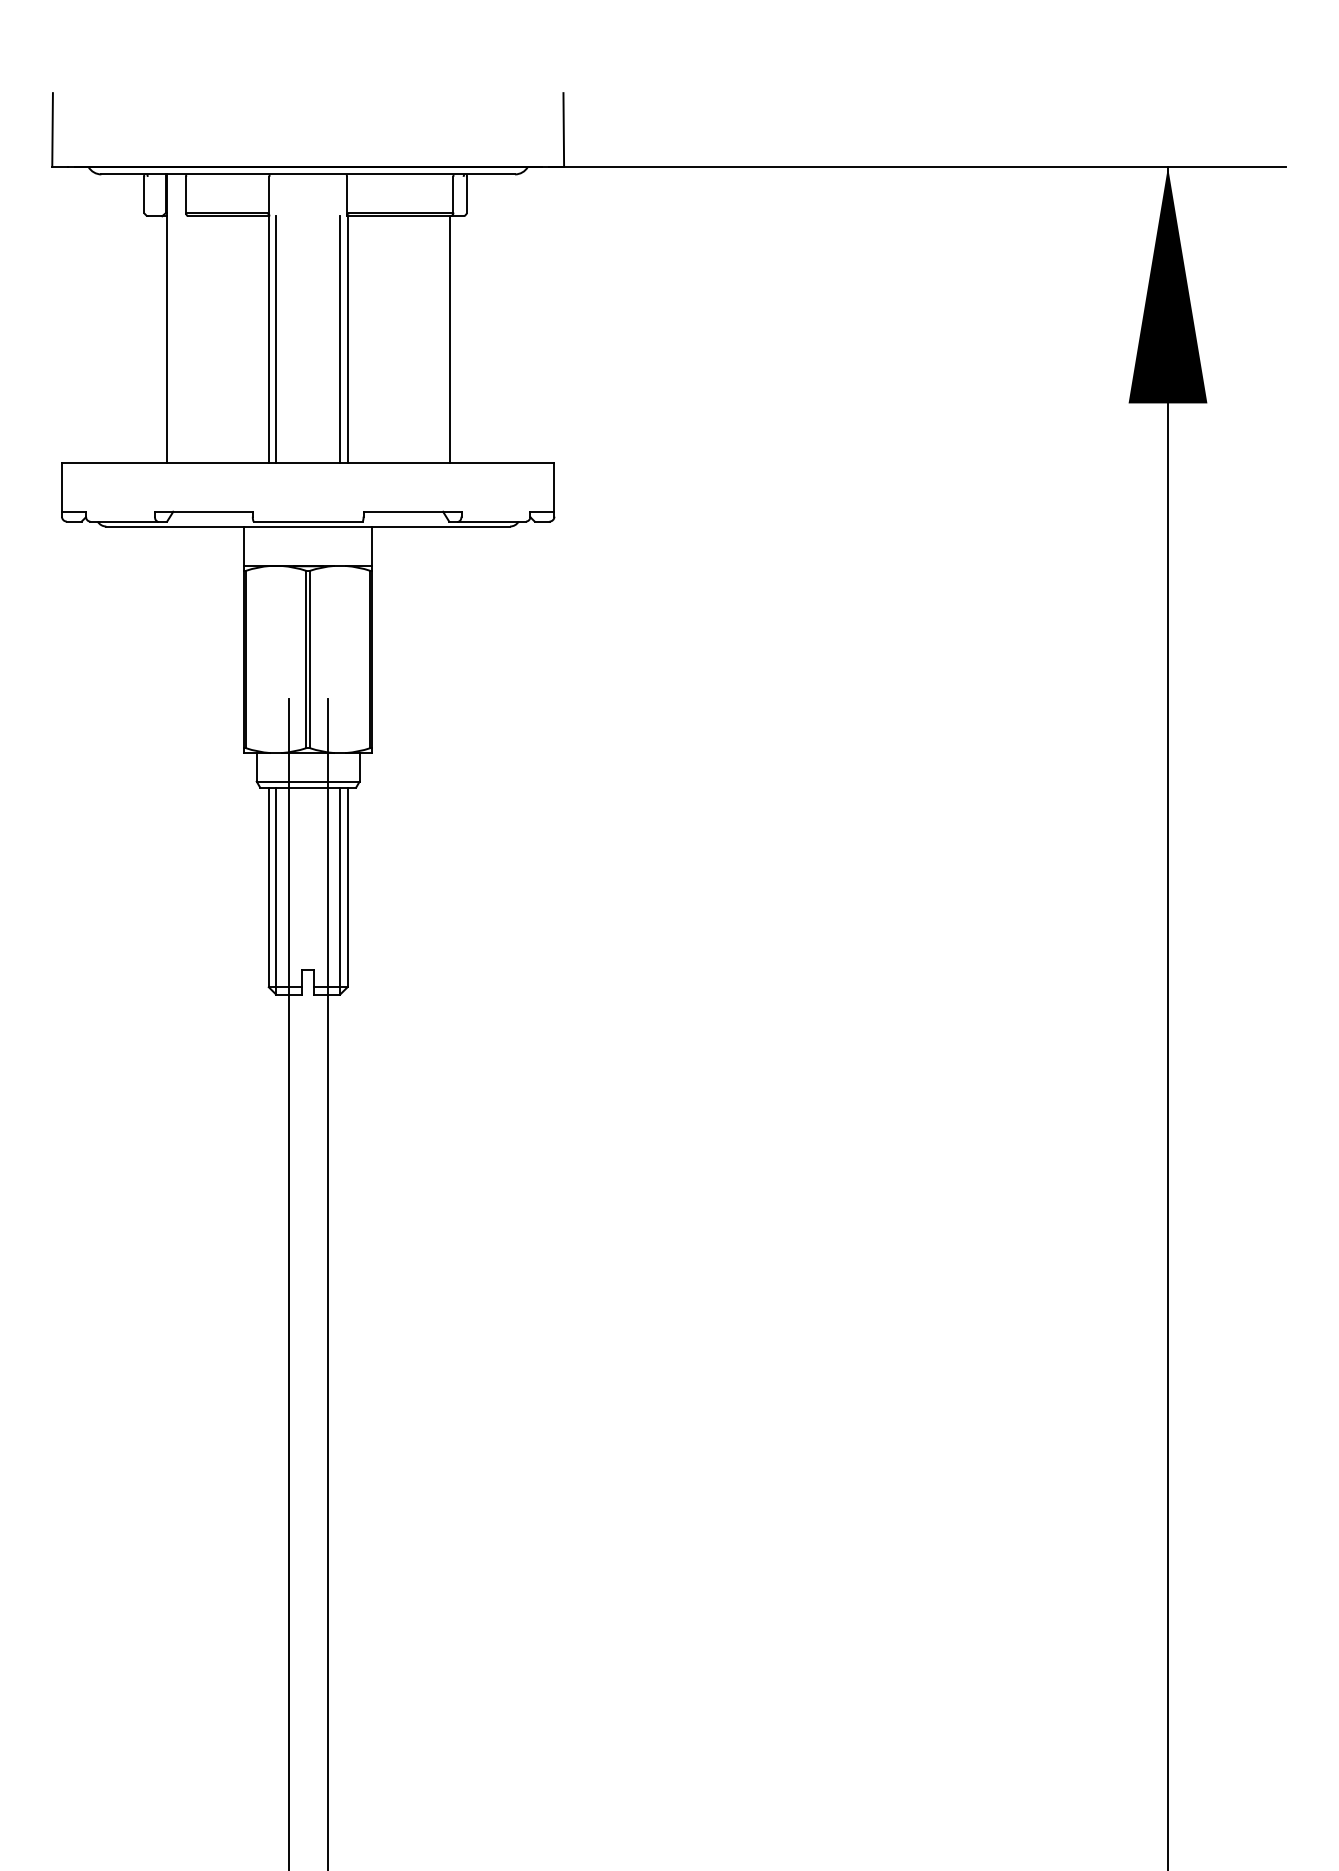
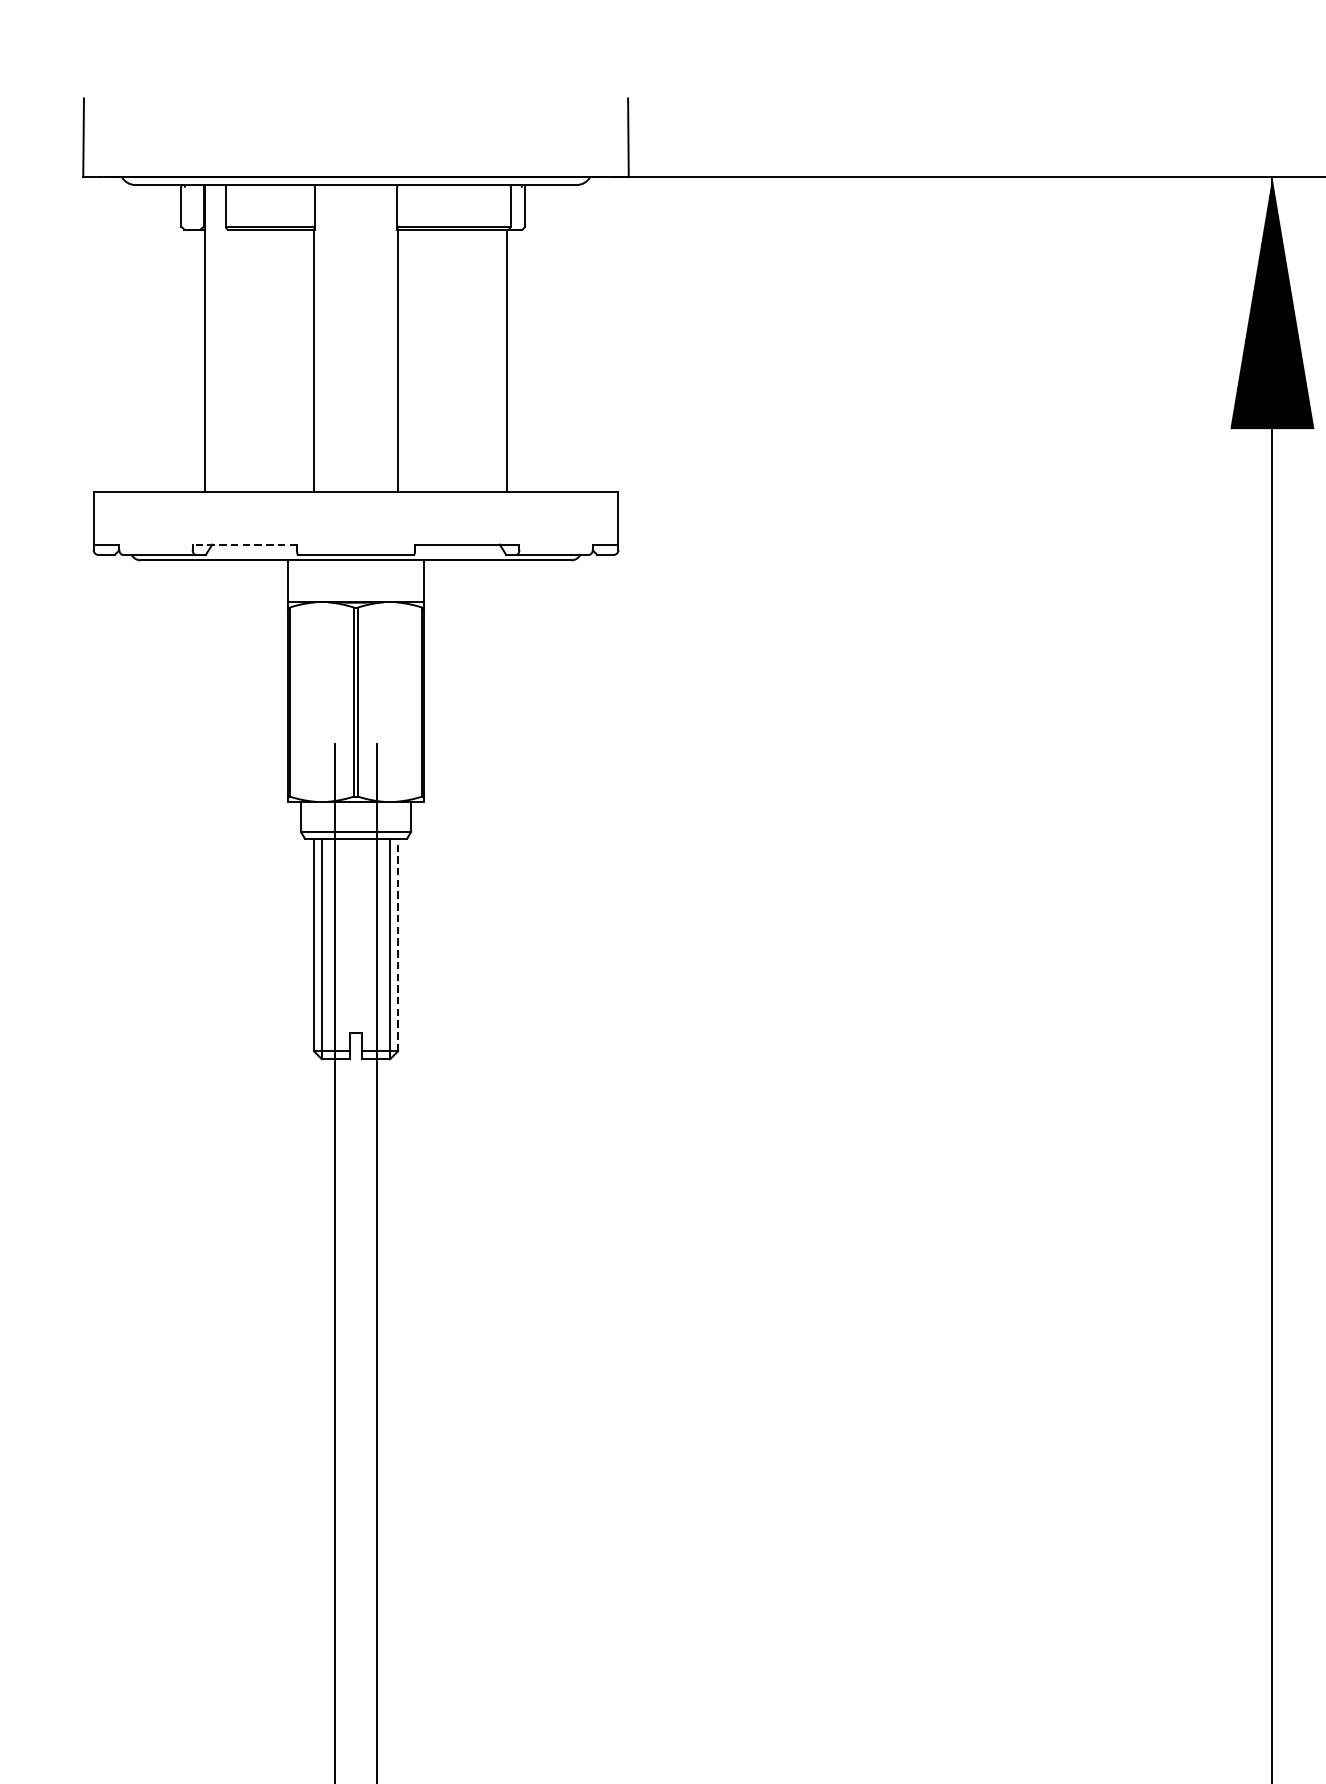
line: (276, 339) -> (322, 361), removed
line: (340, 339) -> (390, 361), removed
line: (203, 511) -> (244, 544), solid -> dashed
line: (347, 887) -> (397, 945), solid -> dashed

